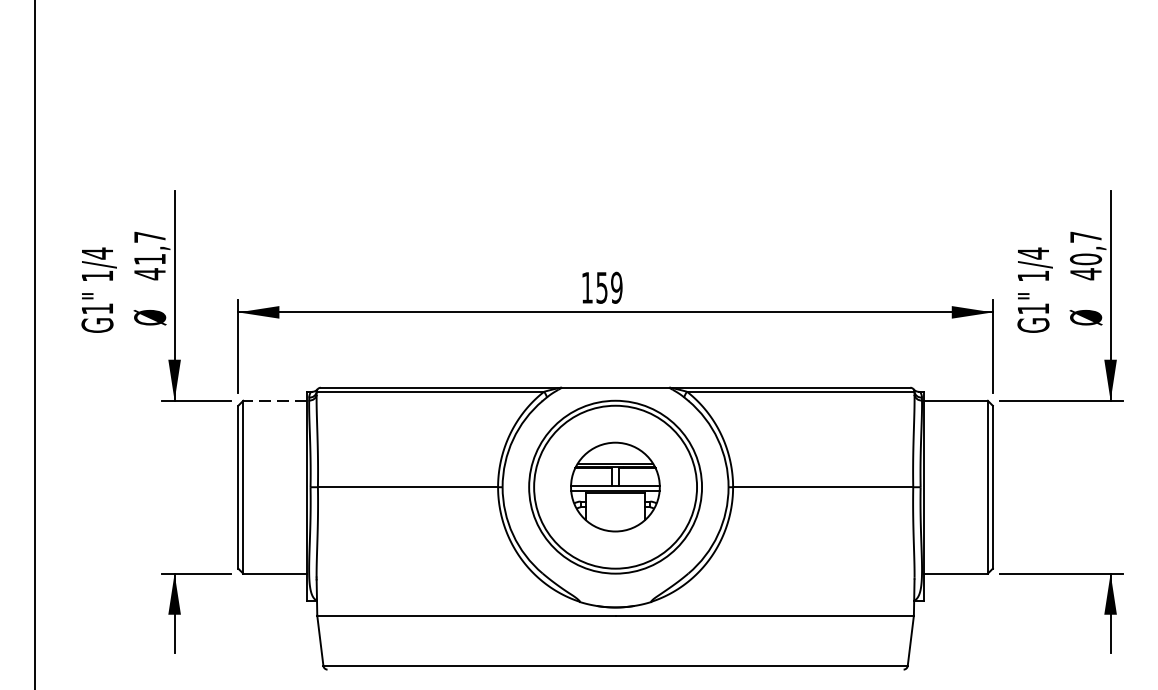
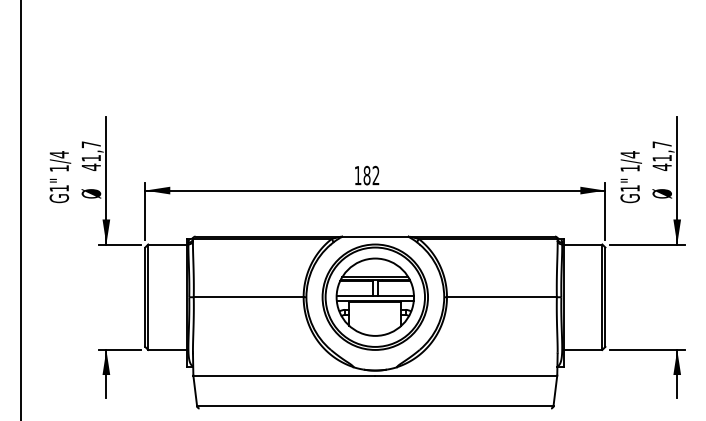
text: (1084, 258) -> (661, 157), 40,7 -> 41,7
text: (609, 287) -> (371, 175), 159 -> 182
line: (274, 400) -> (167, 244), dashed -> solid
part: (614, 486) -> (374, 296), size x1.43

